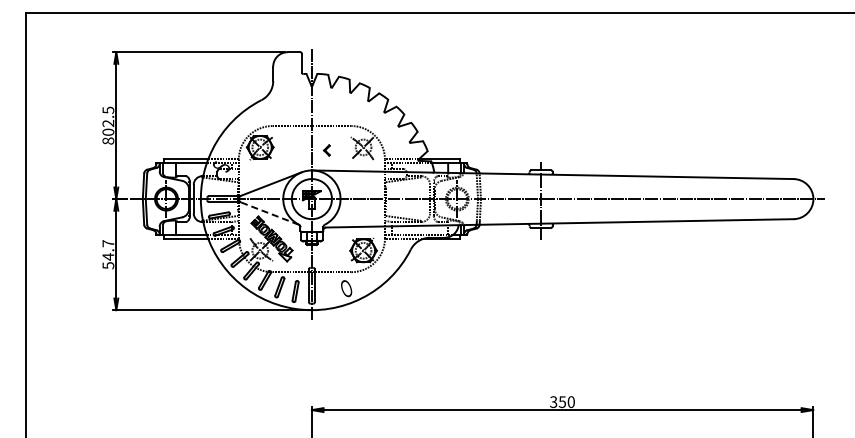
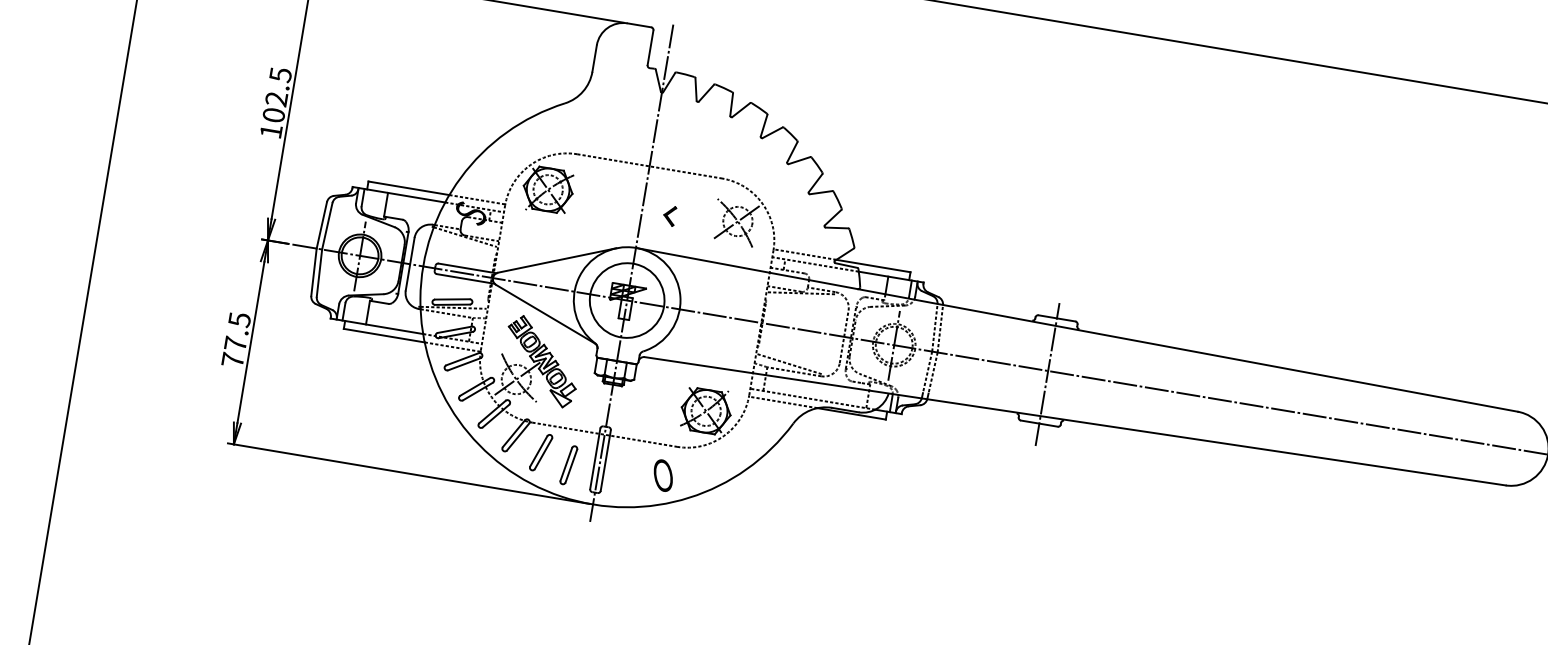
text: (108, 140) -> (271, 130), 802.5 -> 102.5
line: (269, 213) -> (544, 313), dashed -> solid
text: (108, 254) -> (236, 339), 54.7 -> 77.5

